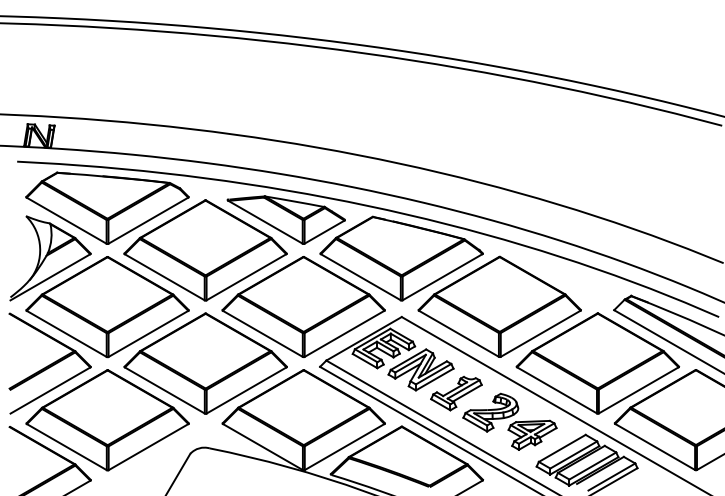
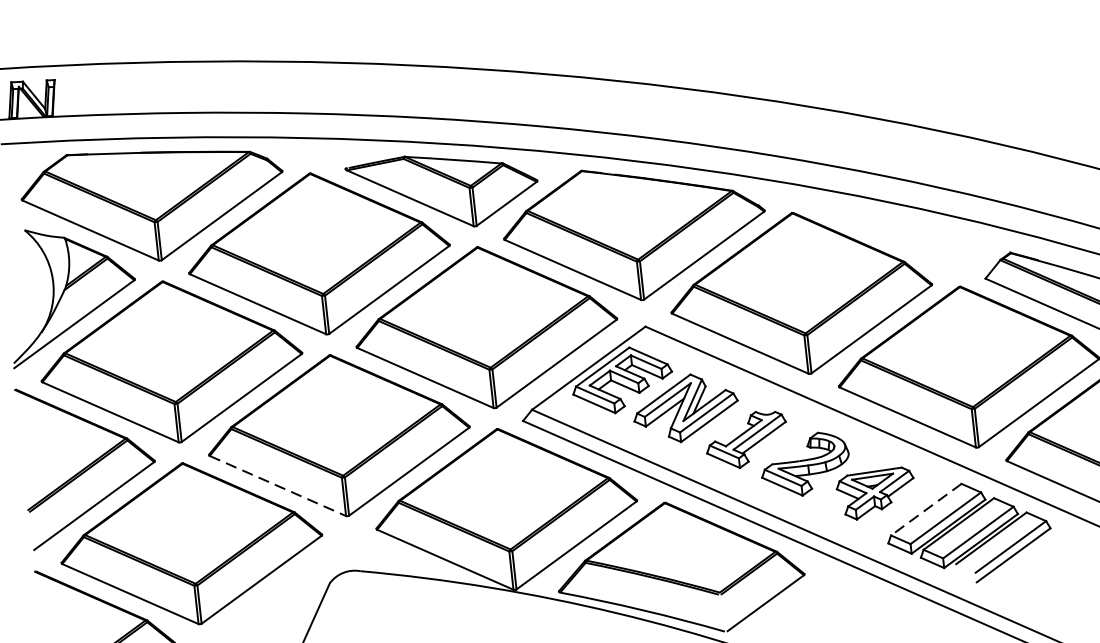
line: (165, 390) -> (278, 485), solid -> dashed
line: (561, 448) -> (925, 509), solid -> dashed

